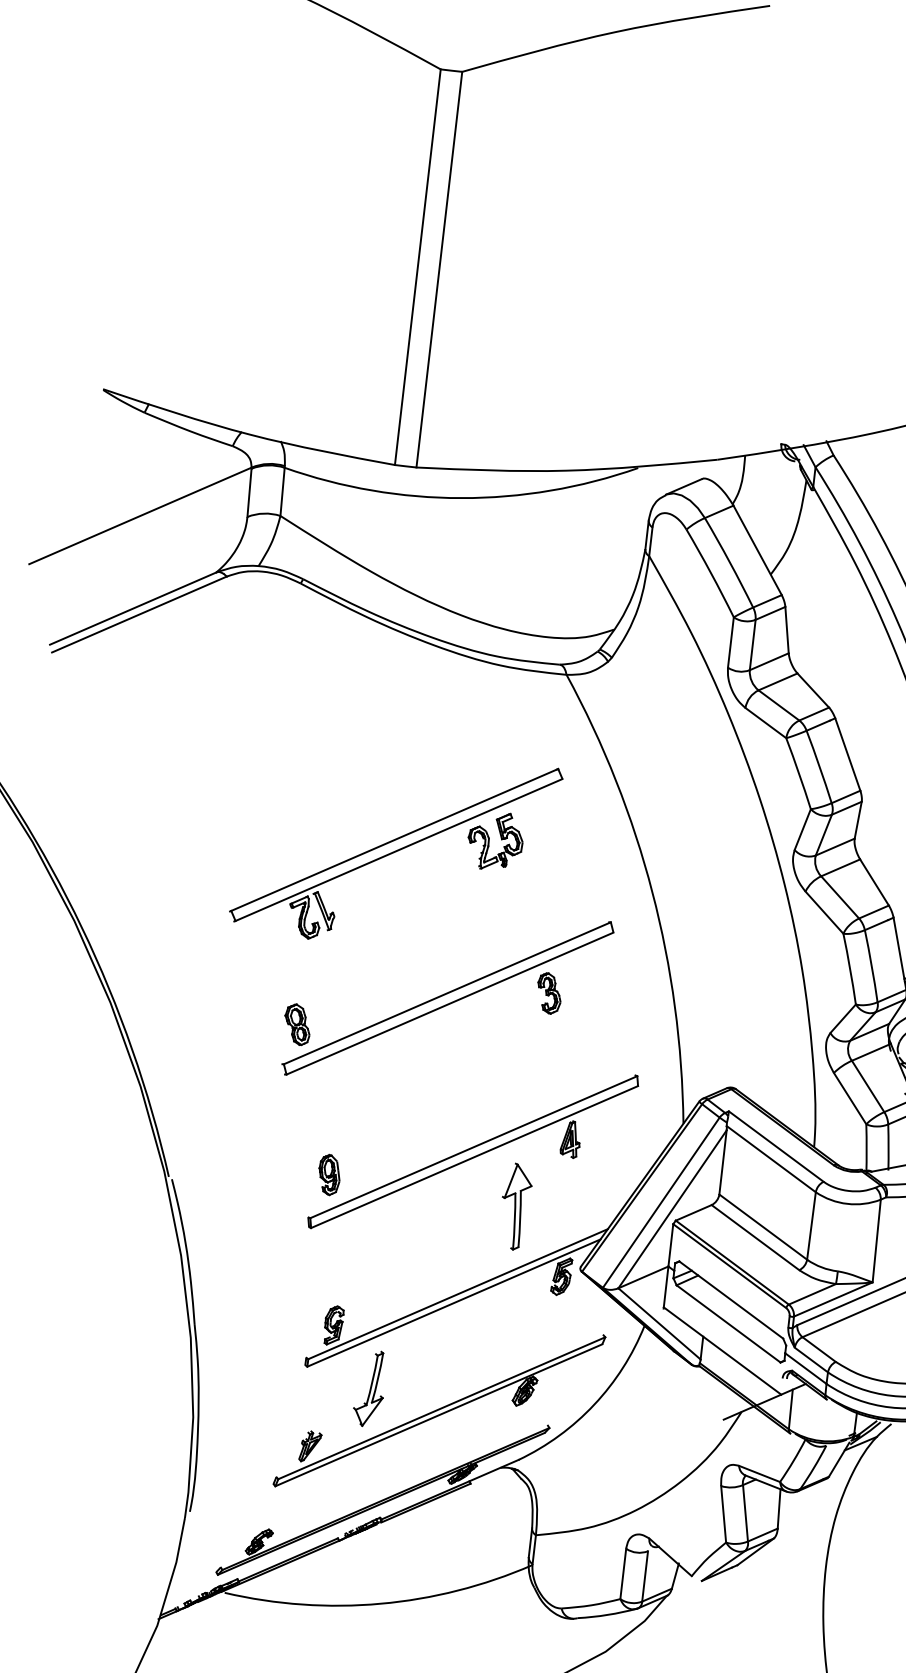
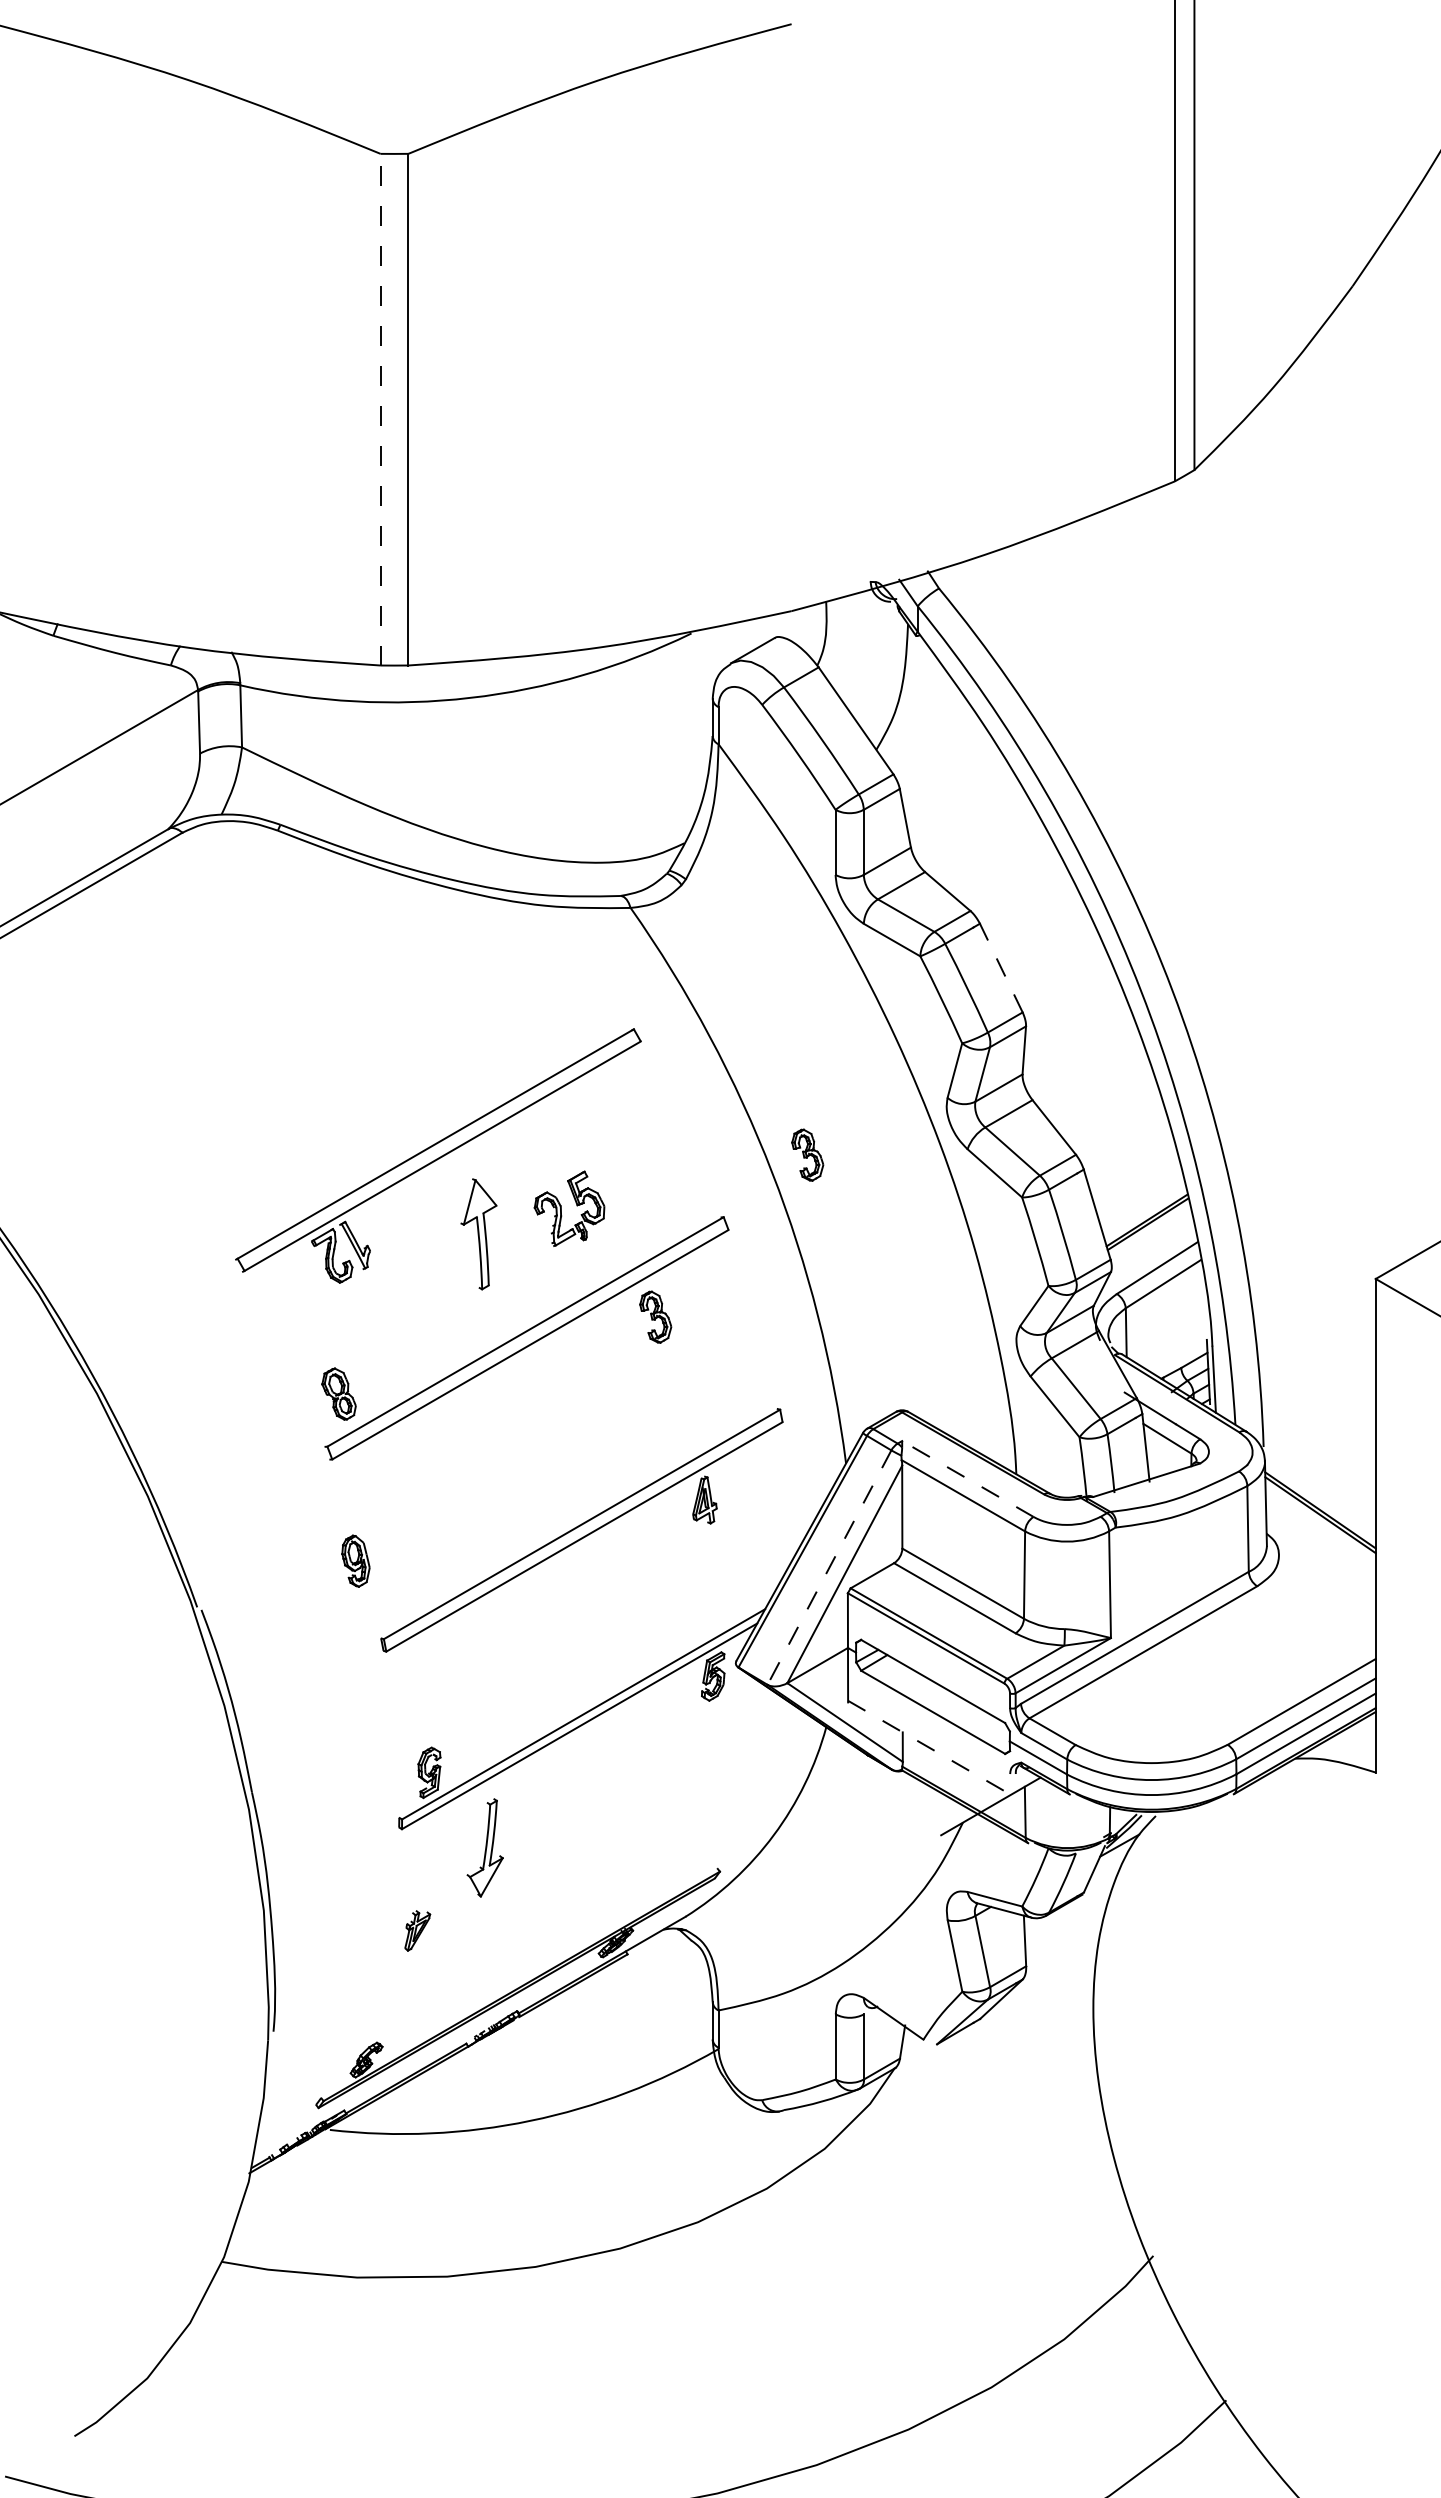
line: (417, 267) -> (380, 409), solid -> dashed
line: (848, 754) -> (1001, 967), solid -> dashed
part: (501, 839) -> (576, 1205), moved
part: (681, 881) -> (807, 1154), added
line: (776, 1146) -> (967, 1478), solid -> dashed
part: (329, 1174) -> (355, 1560), moved
line: (661, 1202) -> (829, 1567), solid -> dashed
part: (515, 1206) -> (478, 1234), moved
line: (722, 1351) -> (929, 1748), solid -> dashed
part: (439, 1410) -> (576, 1865), removed

